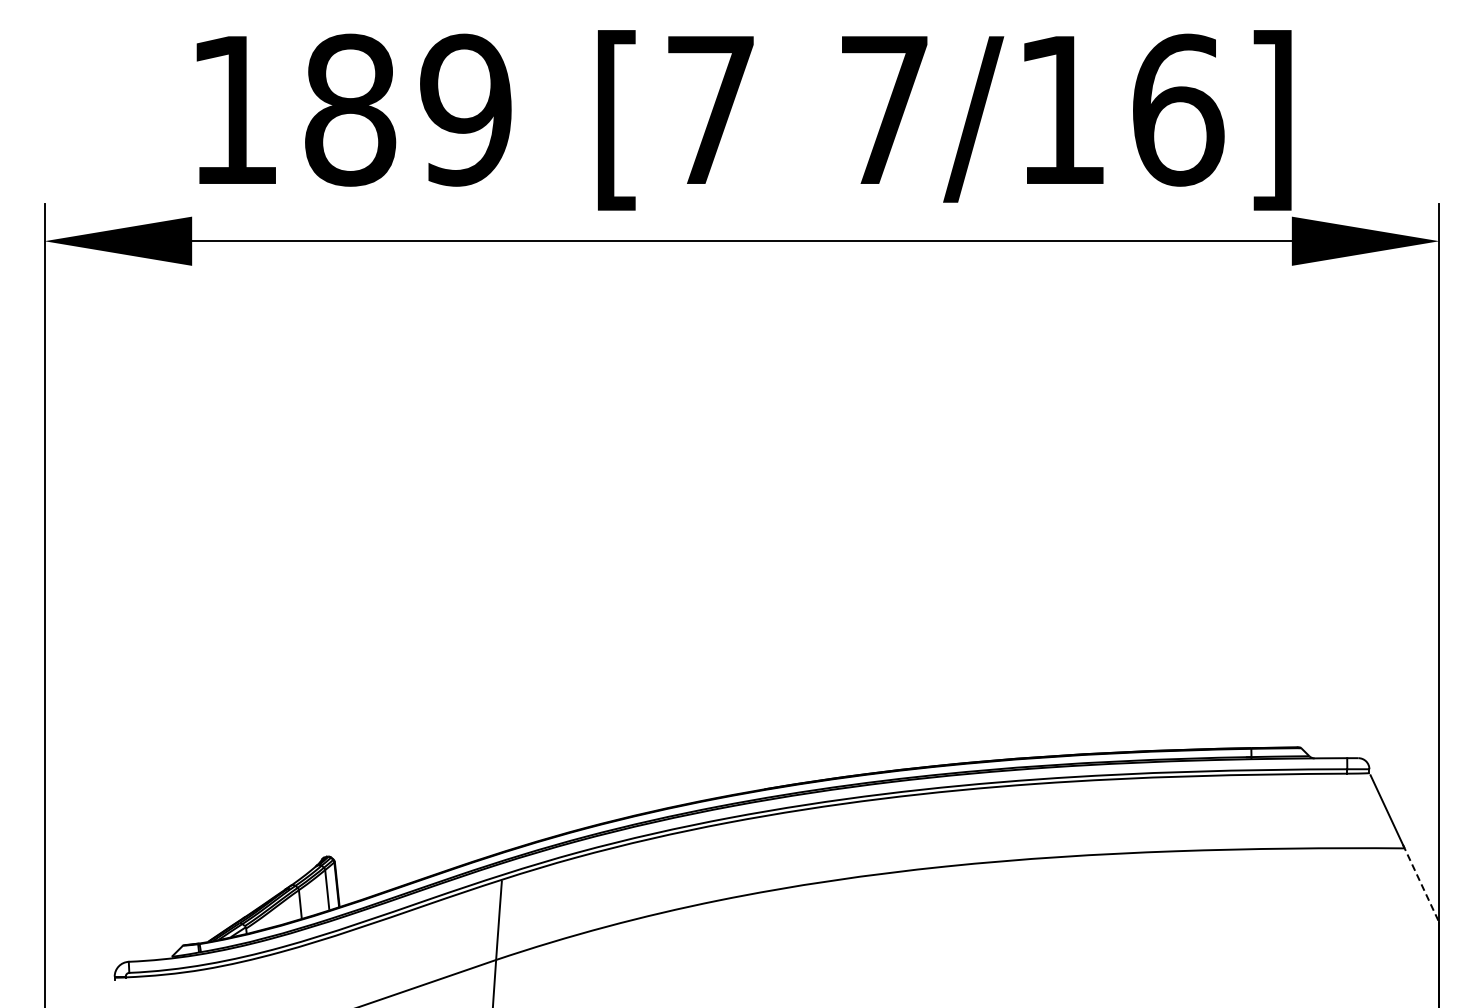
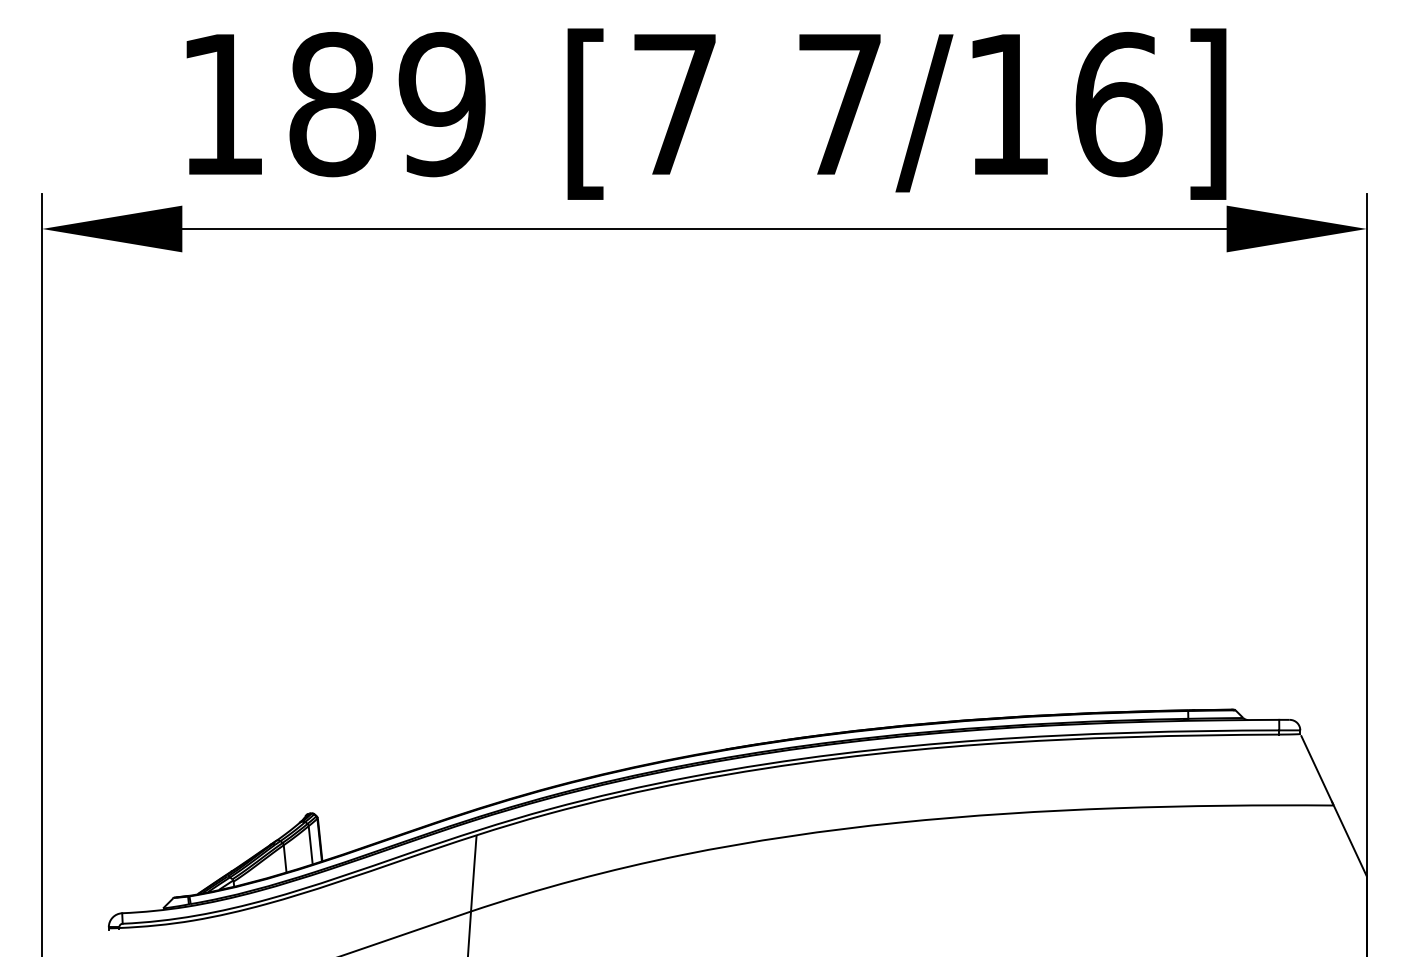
line: (1421, 884) -> (1349, 839), dashed -> solid

